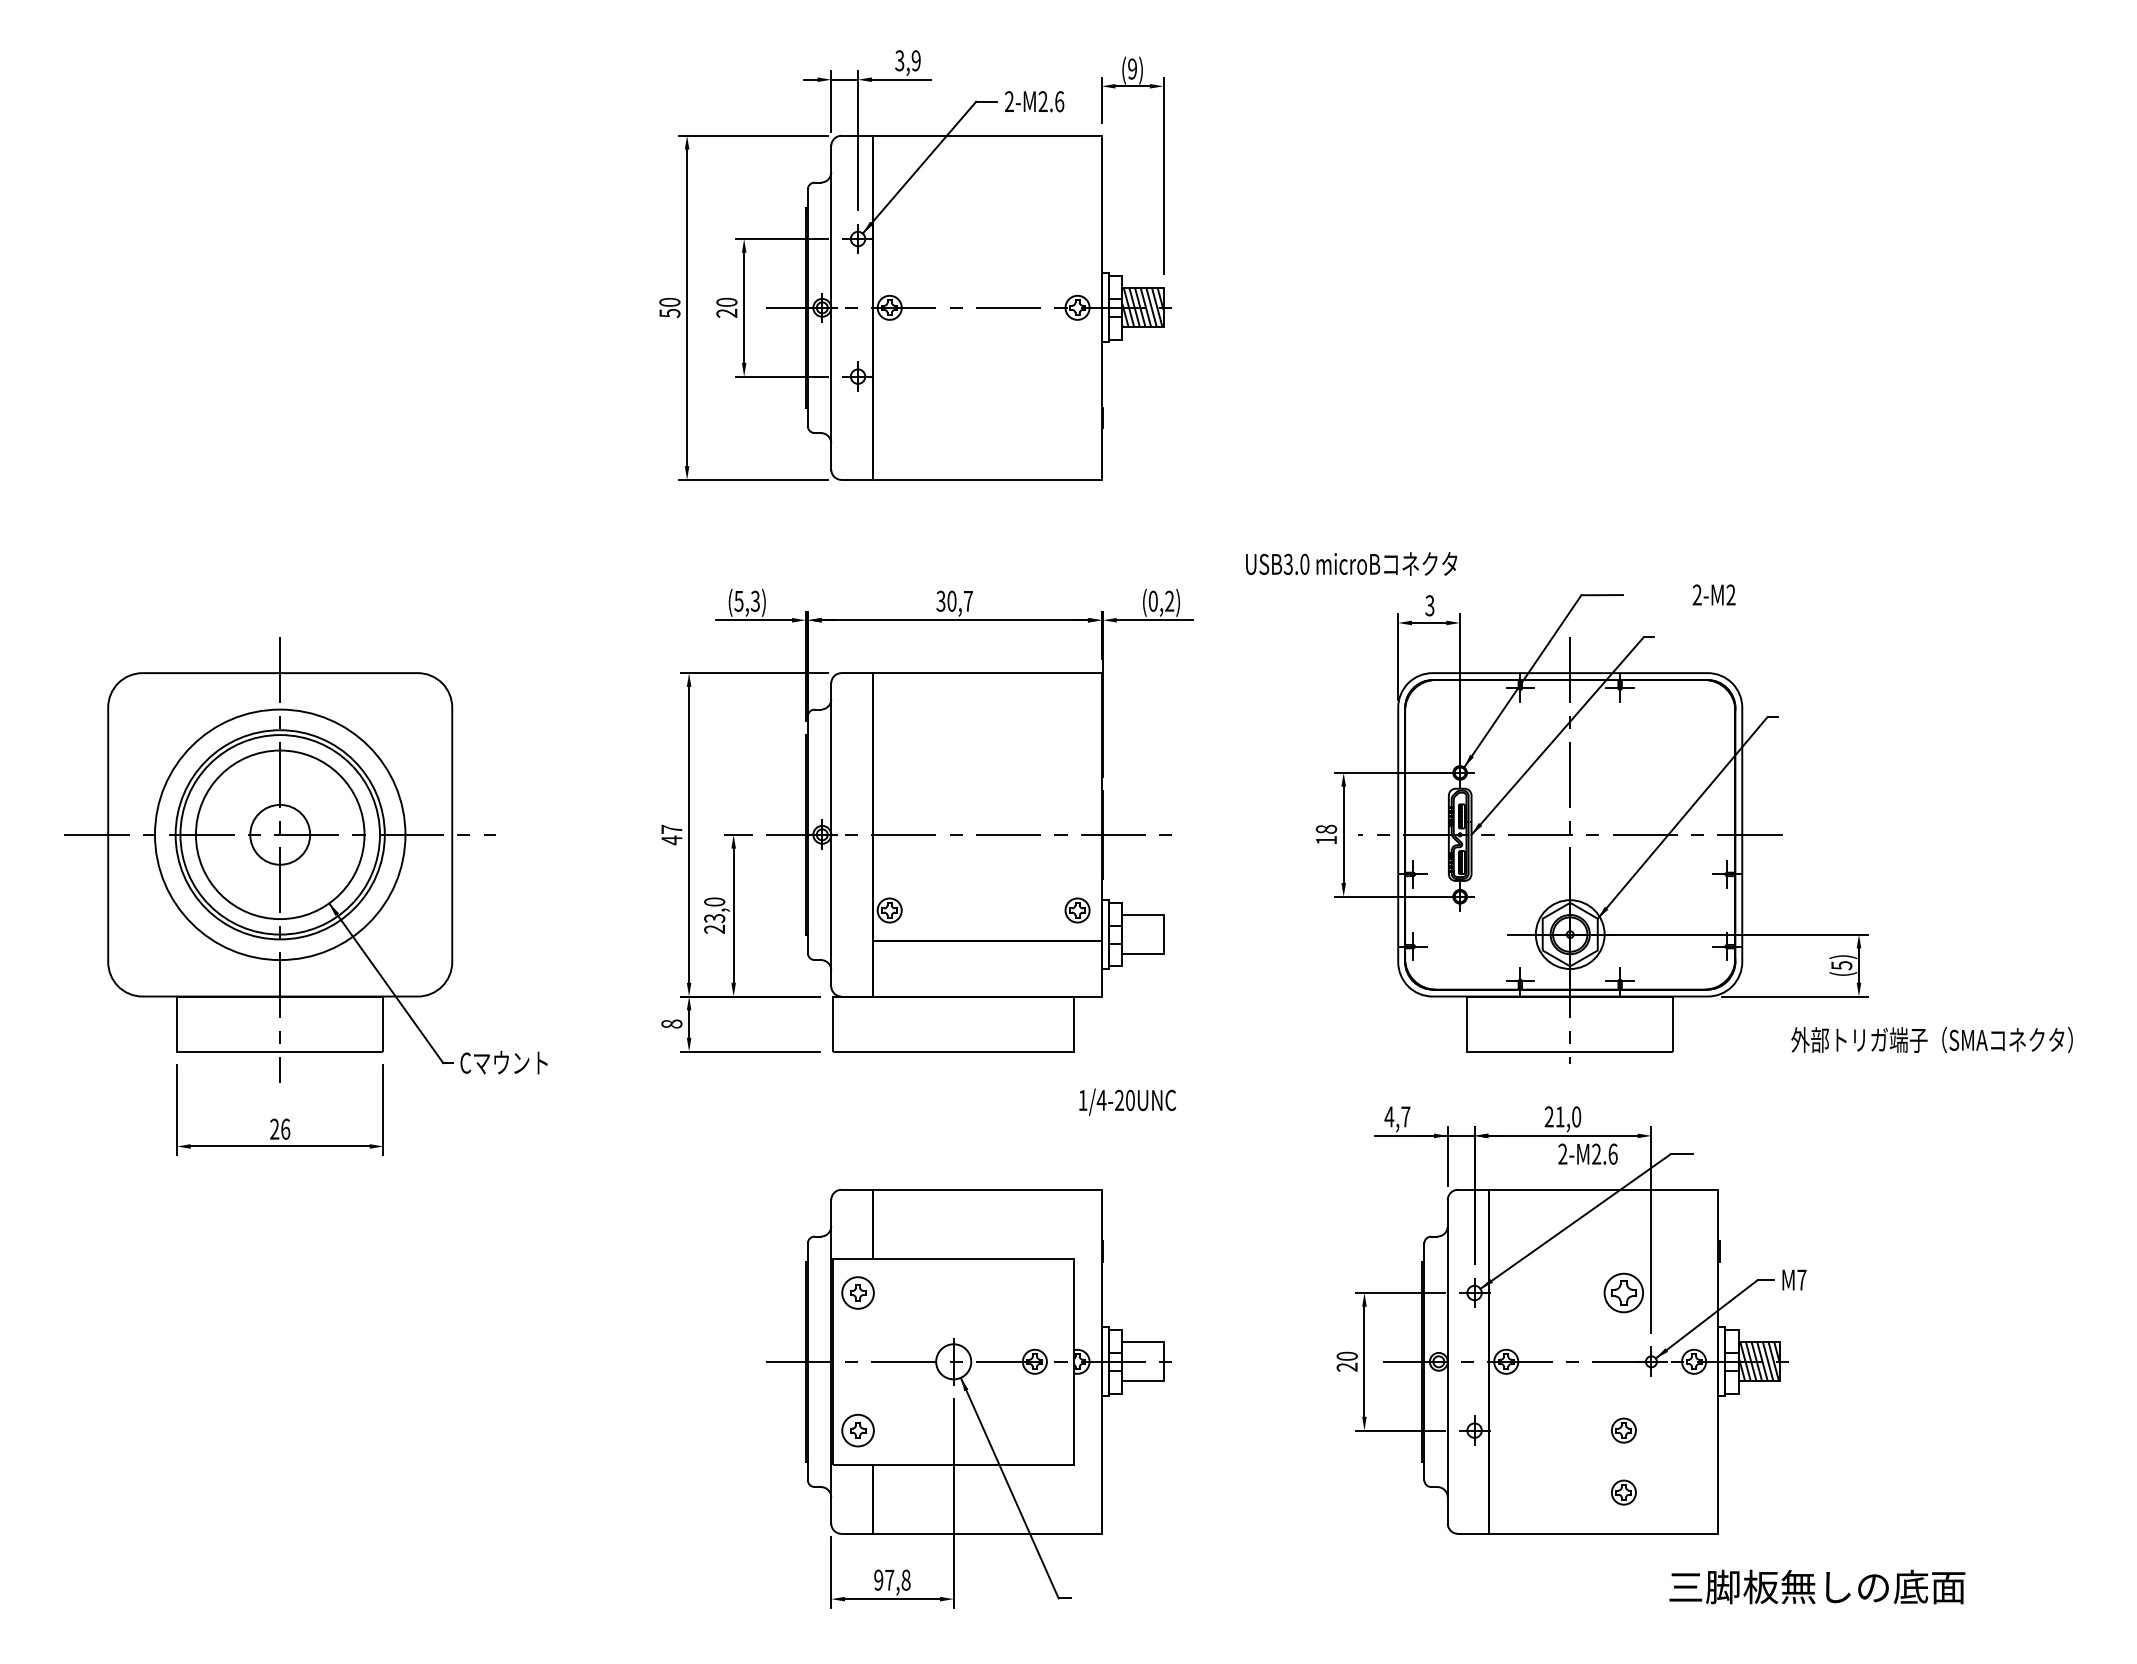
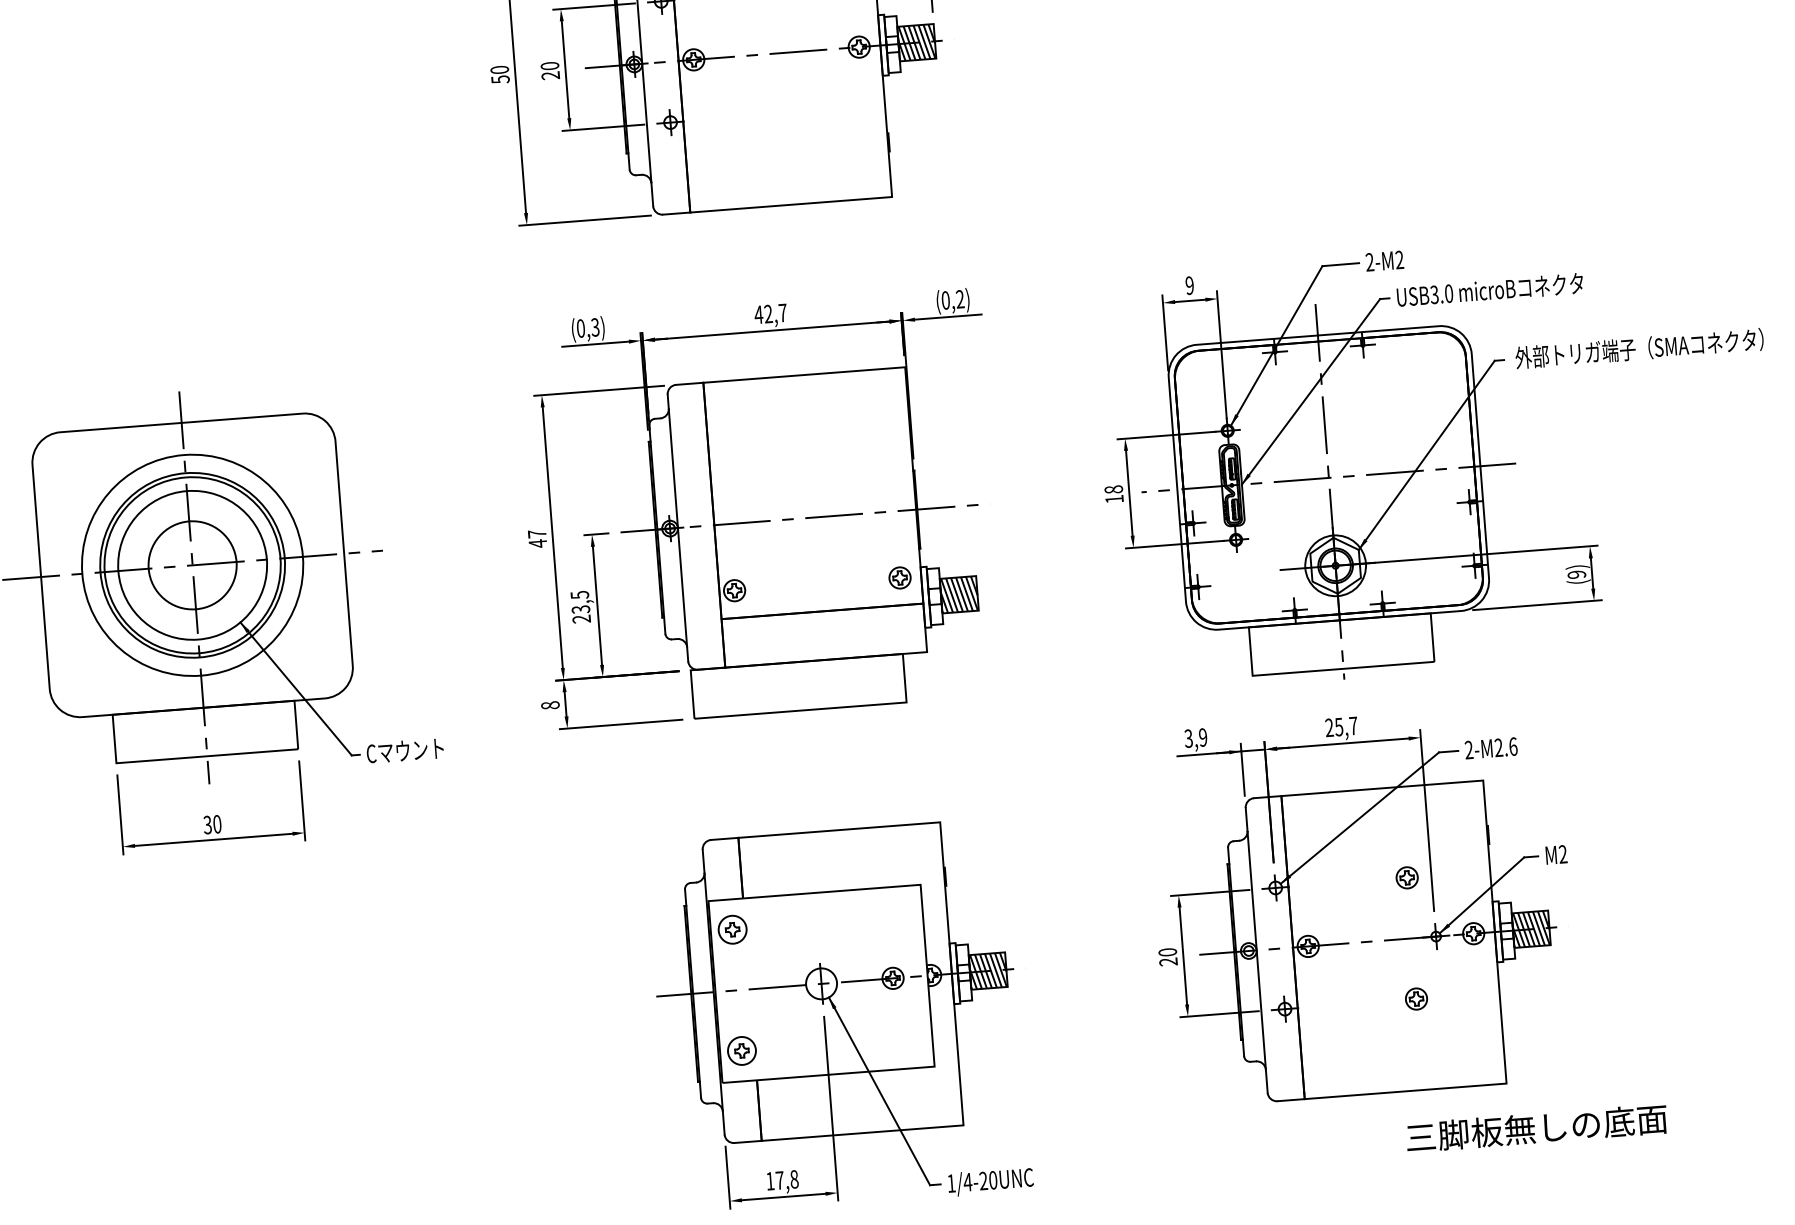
text: (1351, 563) -> (1490, 289), moved
text: (1713, 594) -> (1384, 260), moved
text: (738, 600) -> (580, 327), (5,3) -> (0,3)
text: (946, 600) -> (763, 313), 30,7 -> 42,7
text: (1429, 605) -> (1189, 285), 3 -> 9
circle: (280, 834) -> (192, 565), size x1.67
text: (714, 901) -> (579, 594), 23,0 -> 23,5
hatch: (1142, 934) -> (958, 594), added
text: (1841, 965) -> (1576, 574), (5) -> (9)
text: (1931, 1039) -> (1638, 348), moved
text: (1127, 1101) -> (990, 1181), moved
text: (1397, 1116) -> (1195, 737), 4,7 -> 3,9
text: (1568, 1116) -> (1346, 726), 21,0 -> 25,7
text: (280, 1128) -> (212, 823), 26 -> 30
text: (1587, 1153) -> (1490, 747), moved
text: (1801, 1279) -> (1562, 853), M7 -> M2
part: (1623, 1292) -> (1406, 877), size x0.62
hatch: (1142, 1361) -> (987, 970), added
part: (1623, 1492) -> (1420, 1053), removed
text: (878, 1579) -> (770, 1180), 97,8 -> 17,8
text: (1817, 1586) -> (1536, 1127), moved

